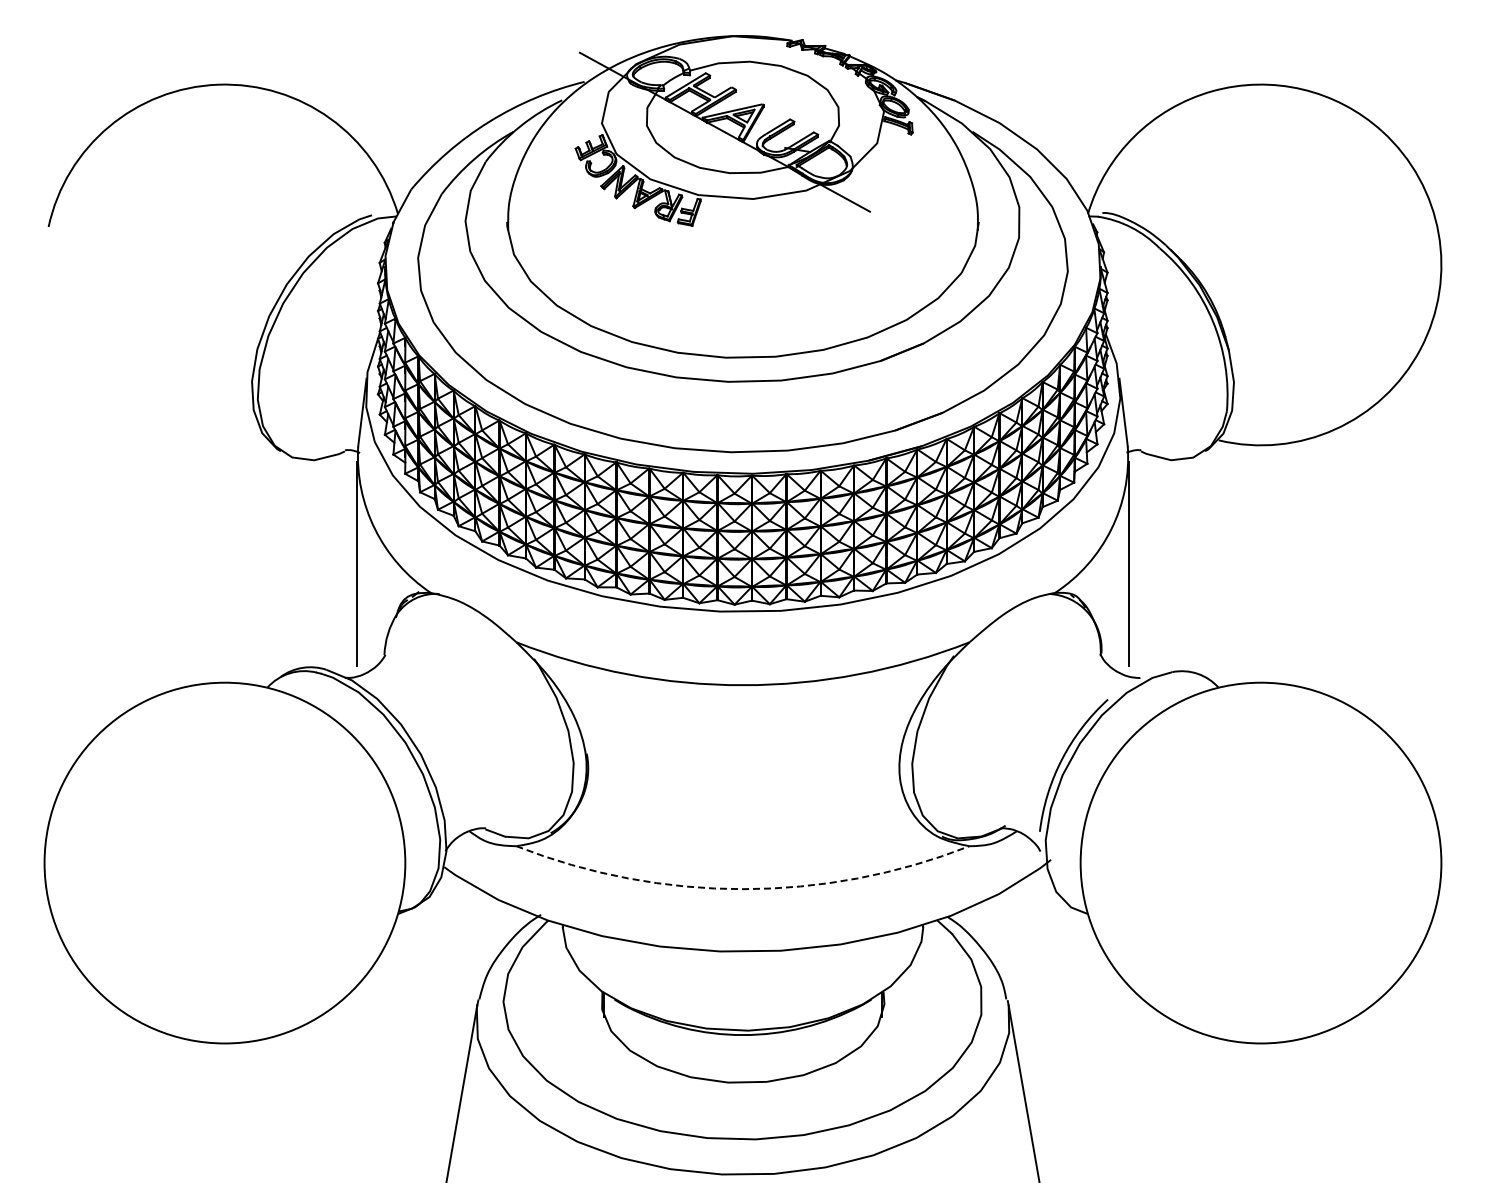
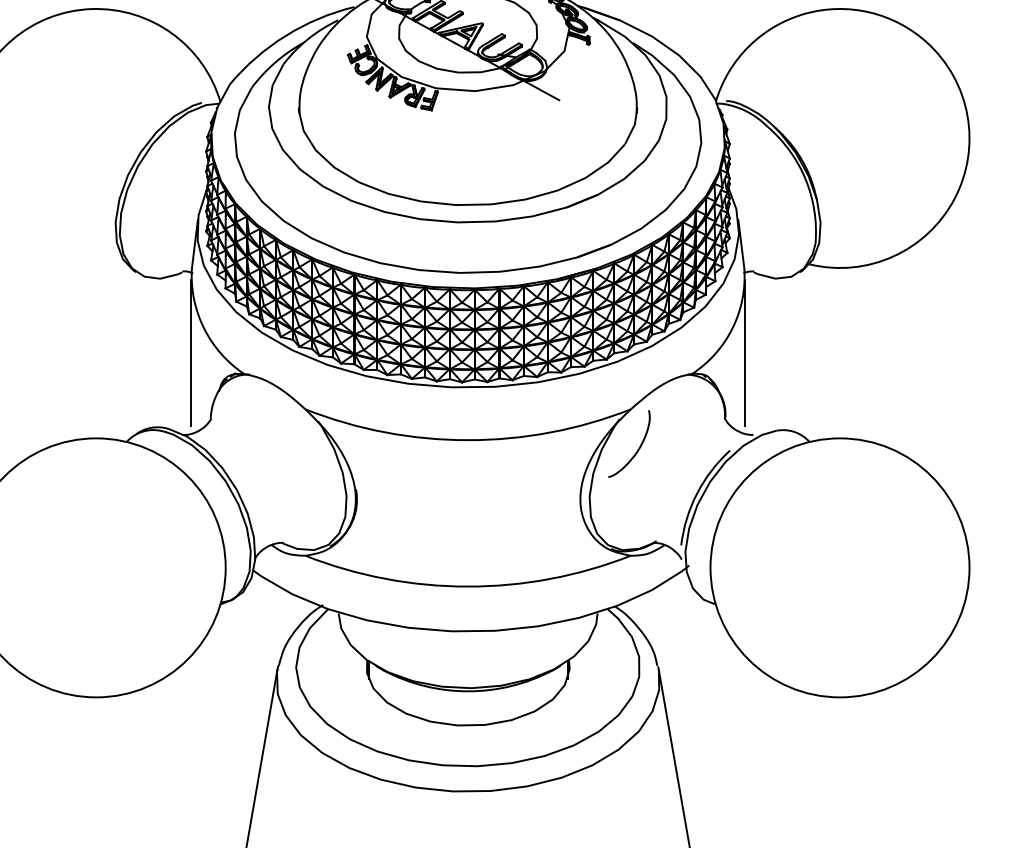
curve: (978, 699) -> (637, 450), added
arc: (743, 889) -> (468, 586), dashed -> solid

